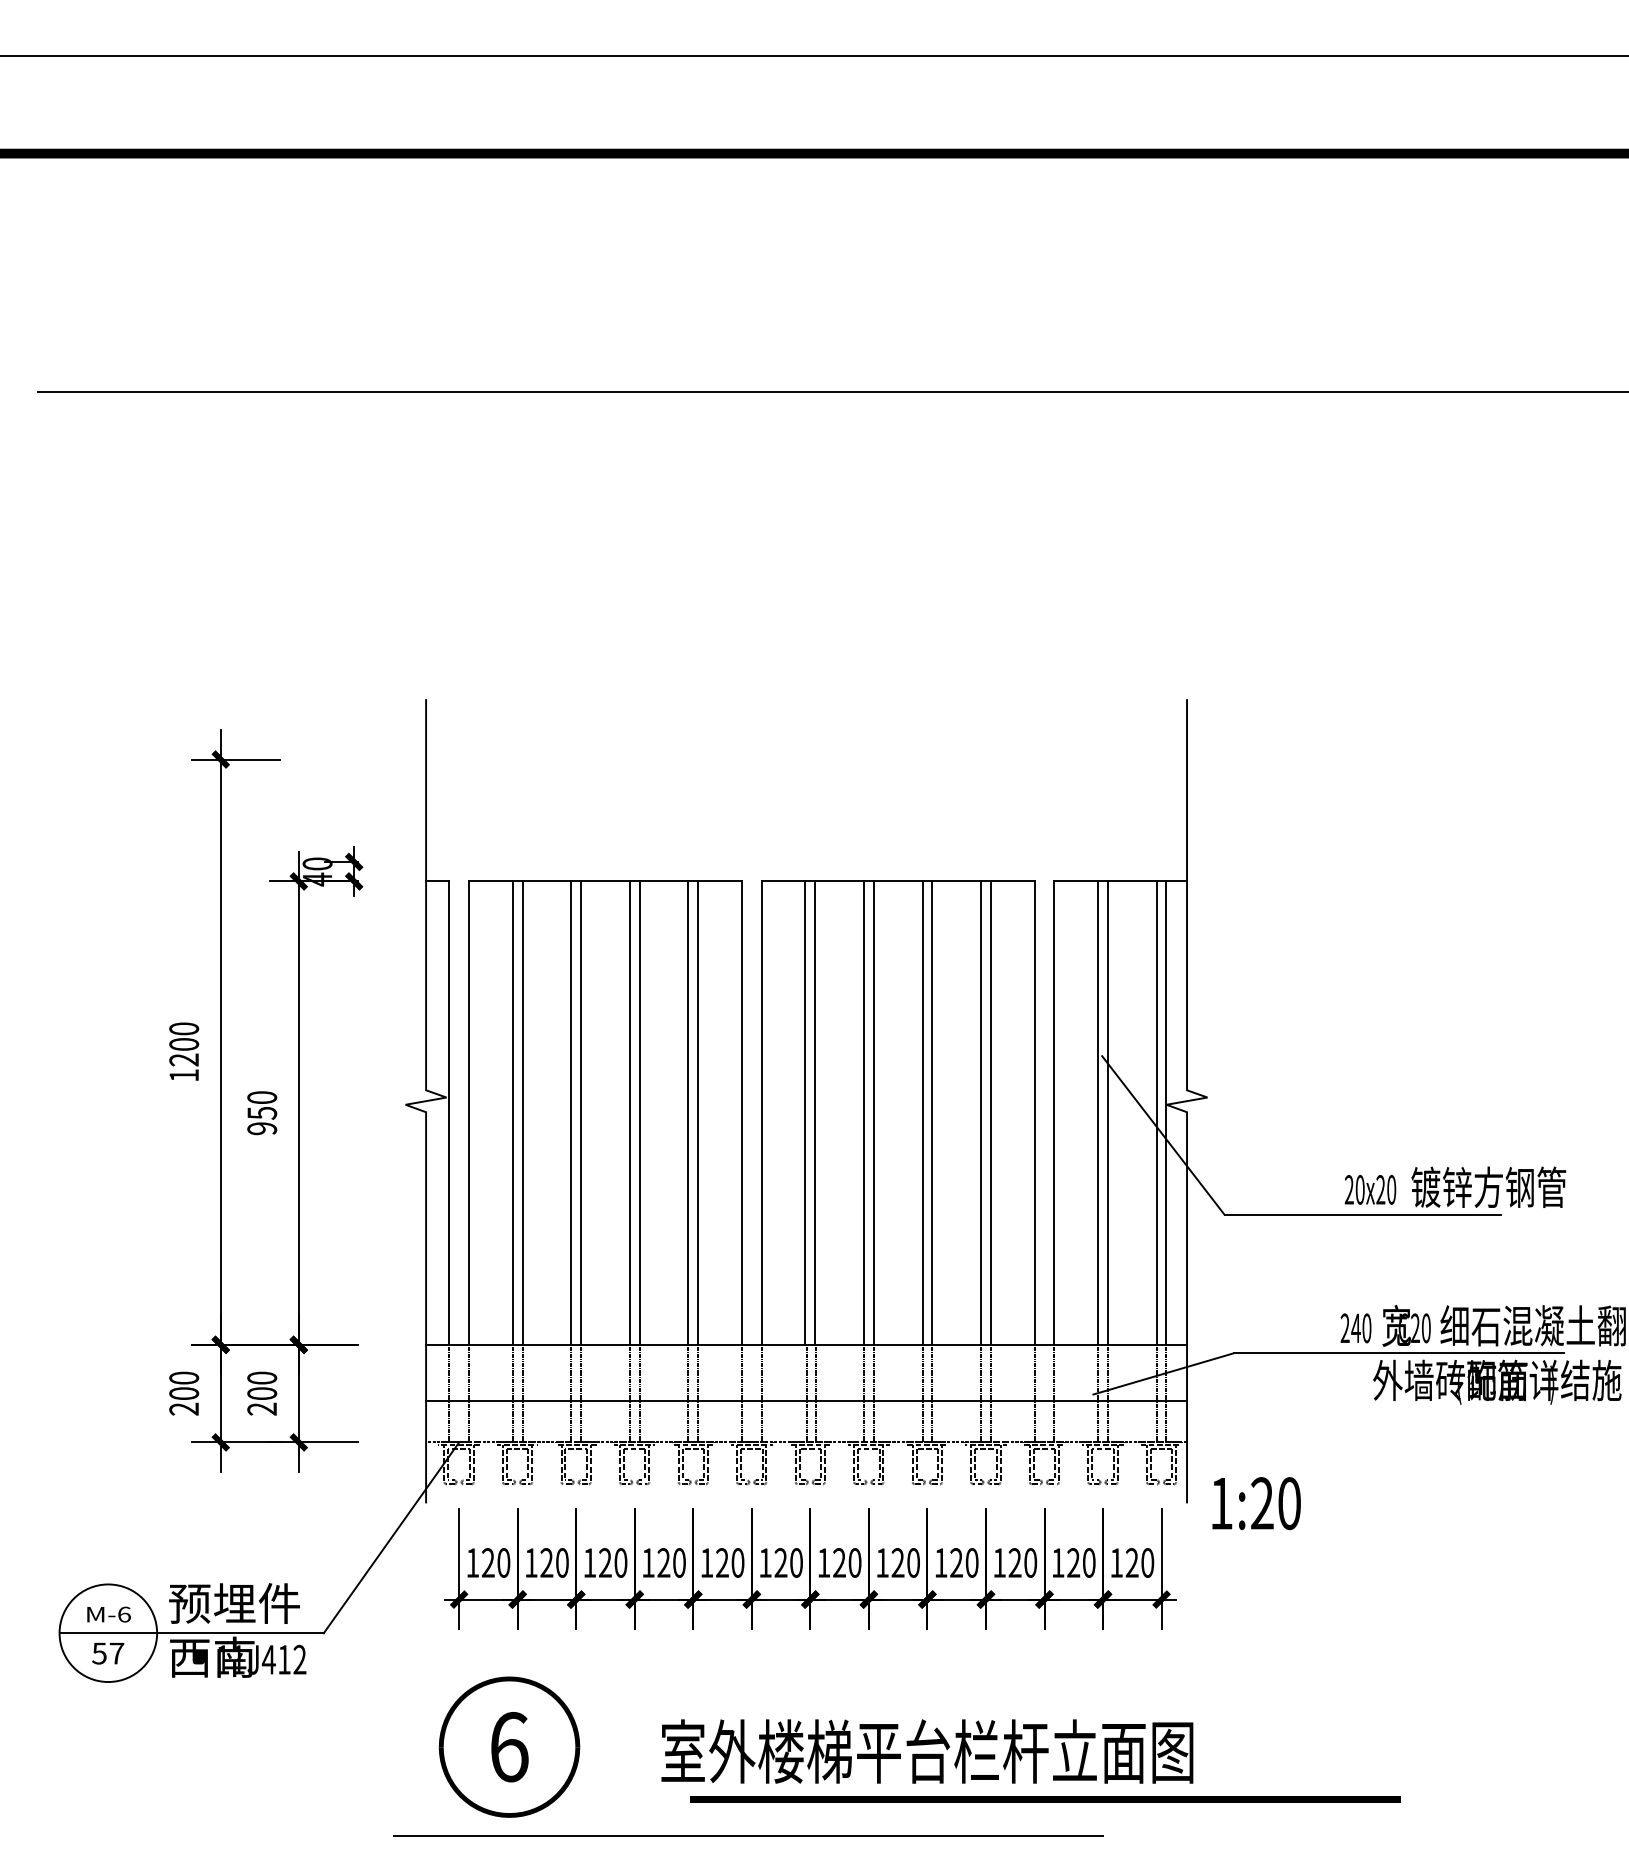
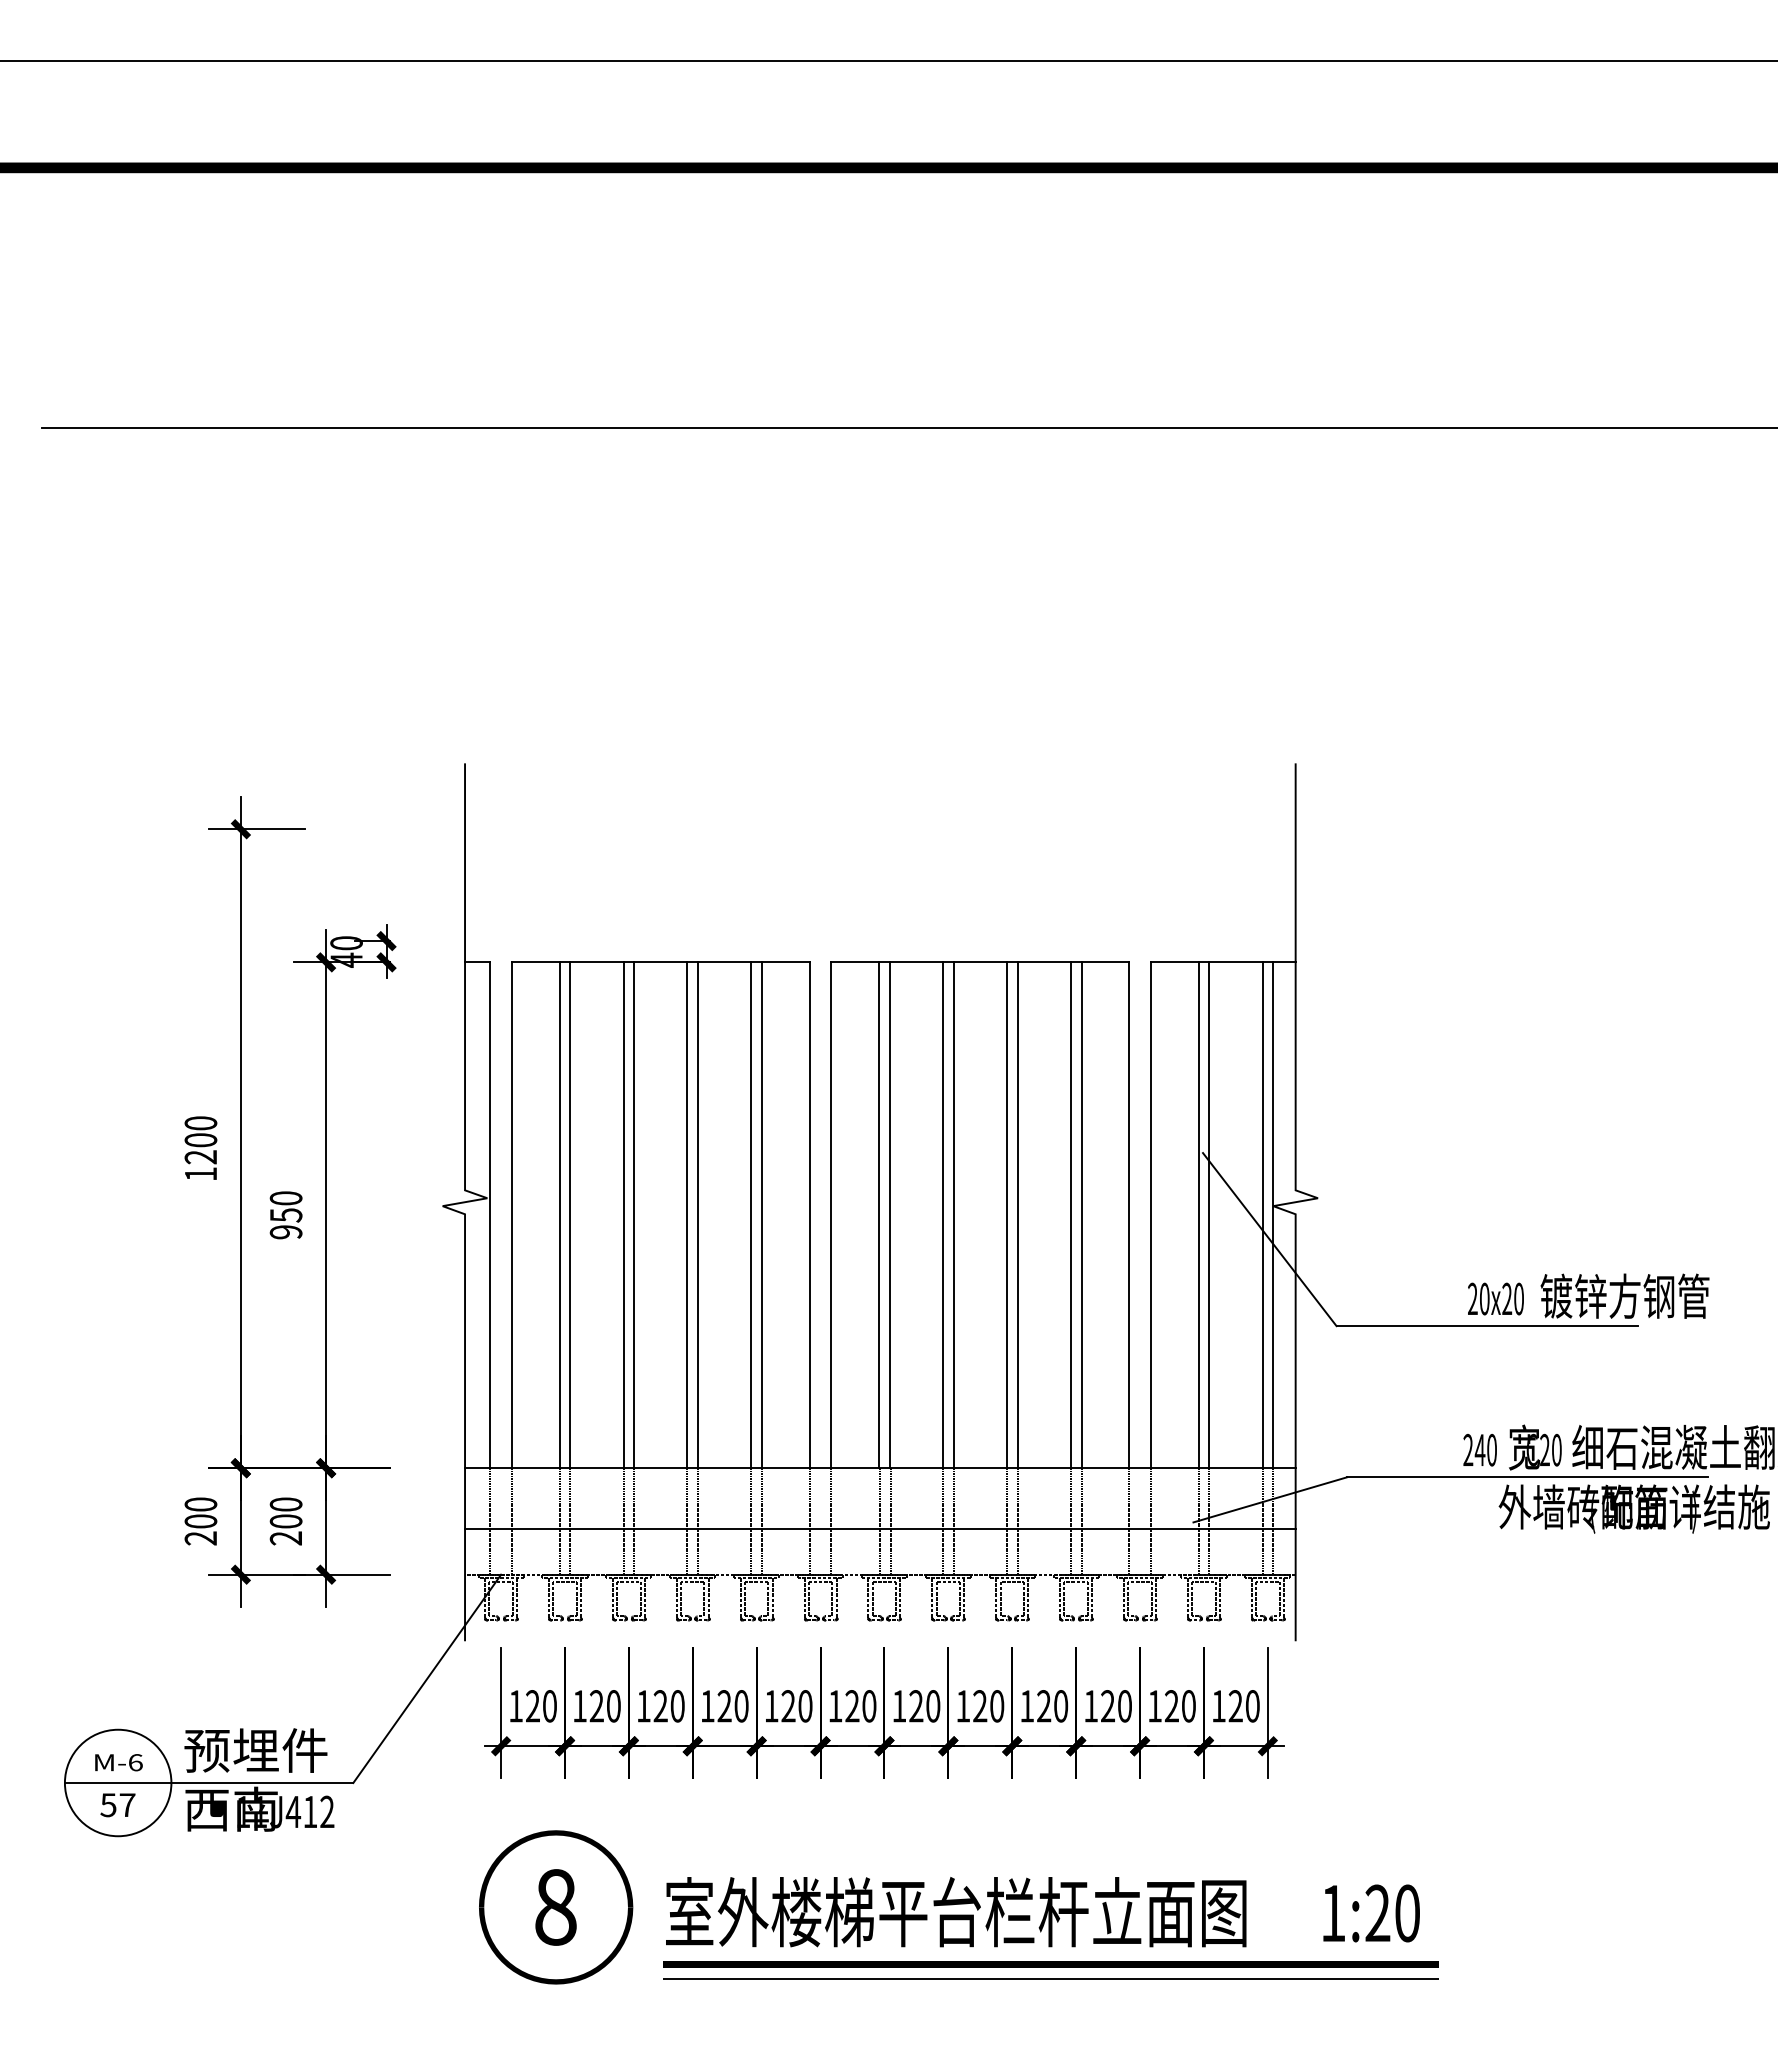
text: (1256, 1503) -> (1371, 1913), moved
text: (508, 1746) -> (555, 1906), 6 -> 8
text: (927, 1751) -> (956, 1912), moved
line: (1044, 1799) -> (1050, 1964), moved
line: (748, 1835) -> (1050, 1978), moved

